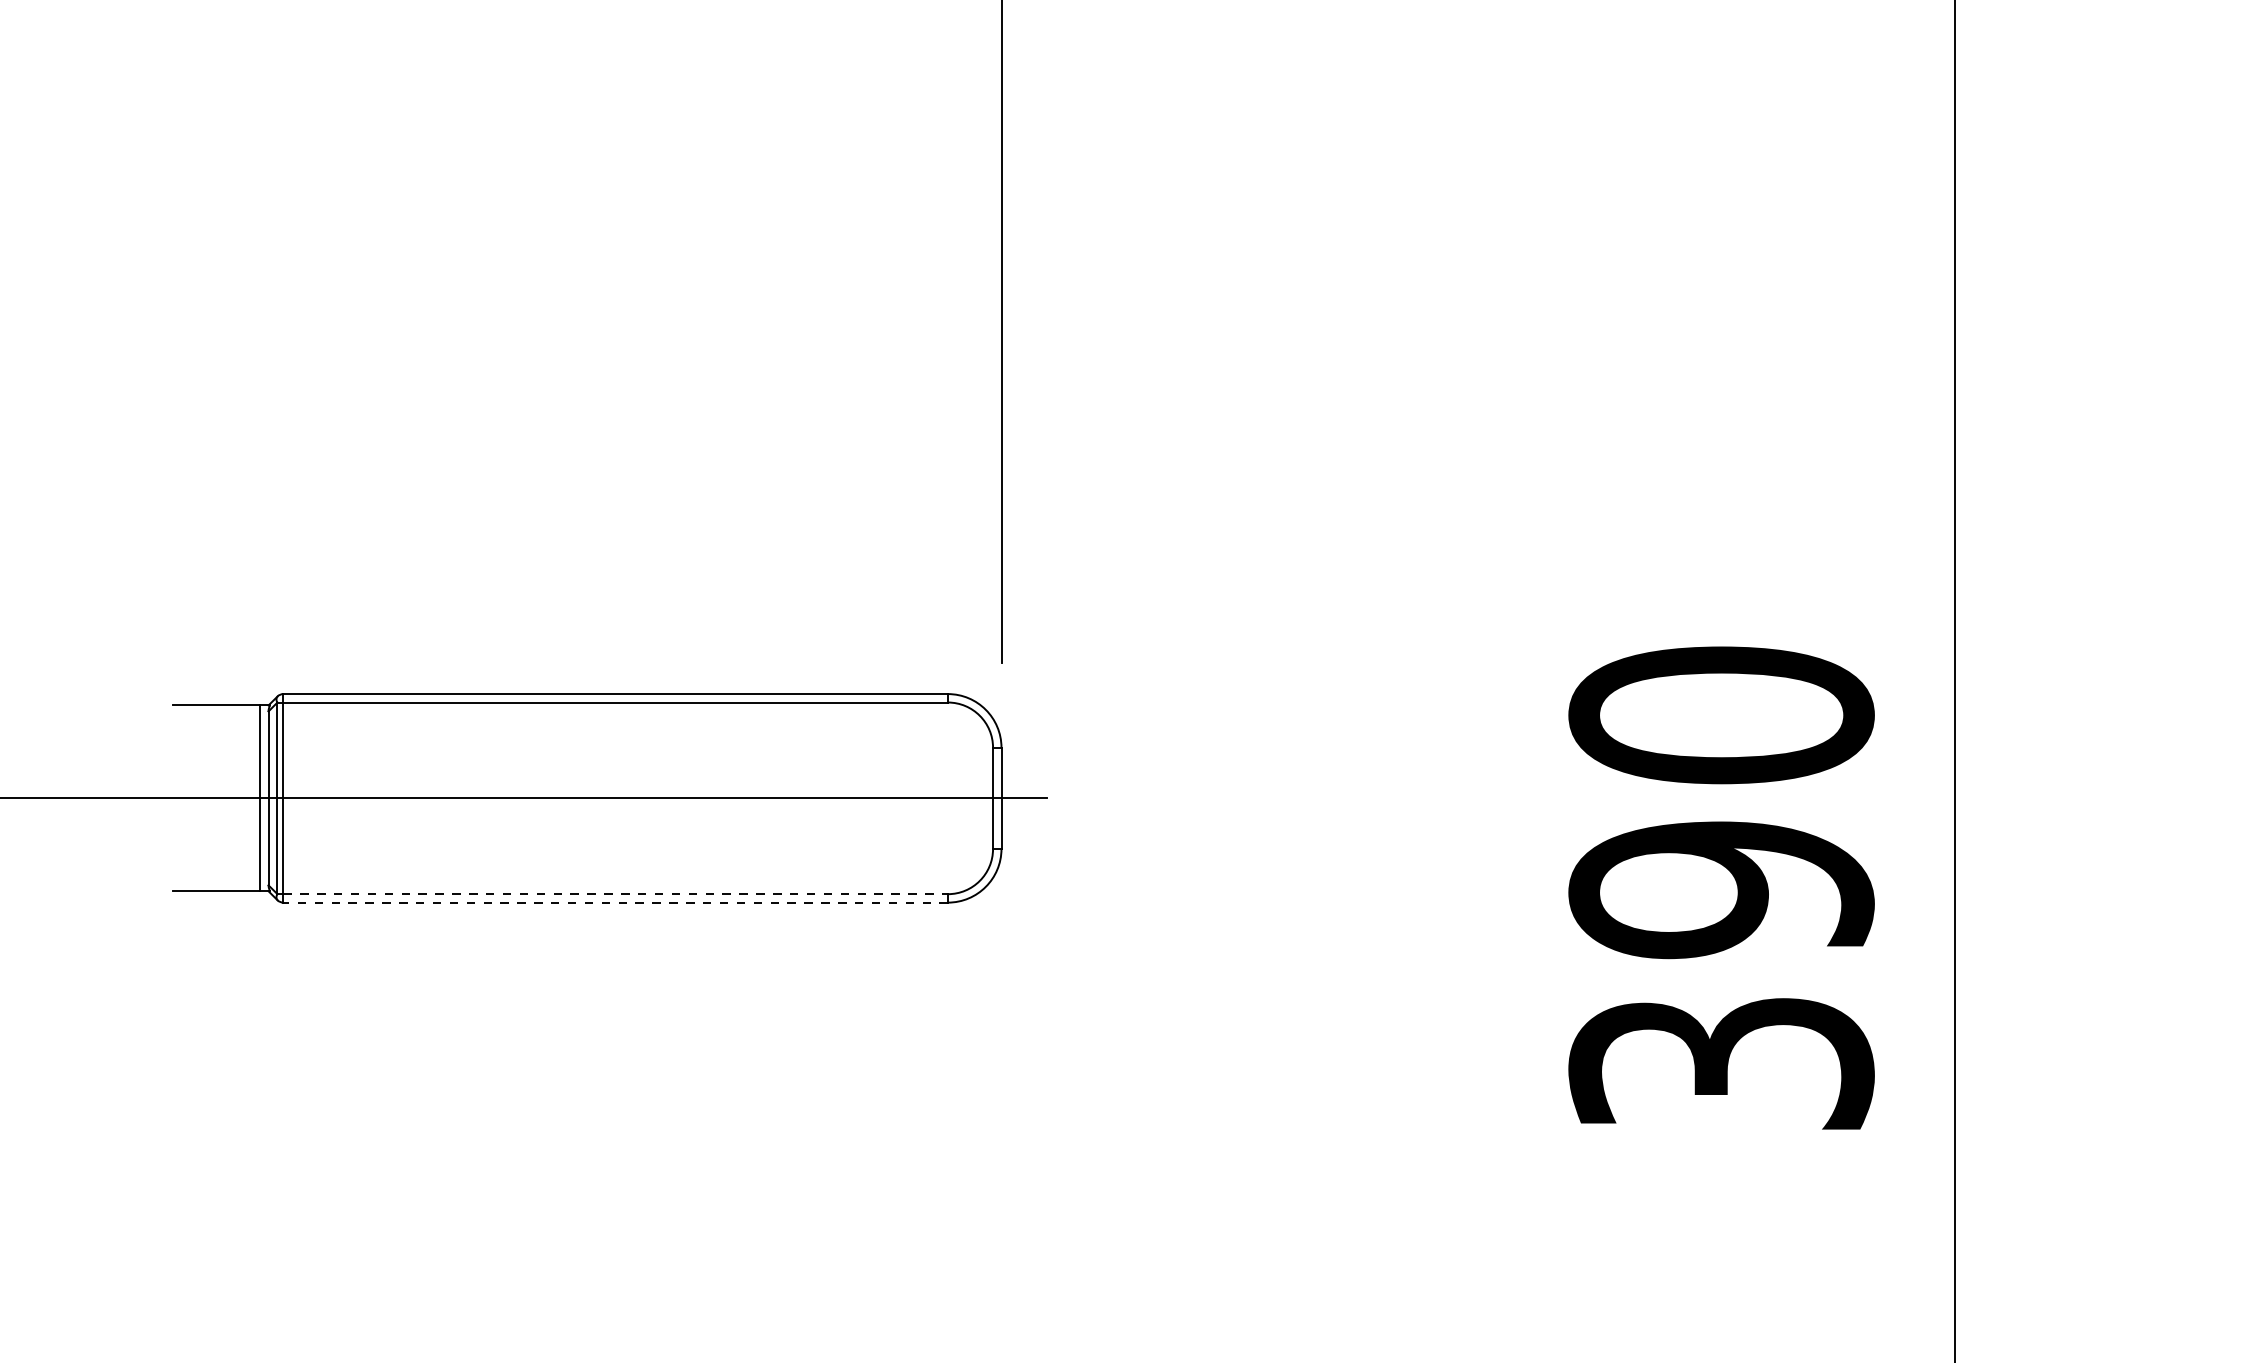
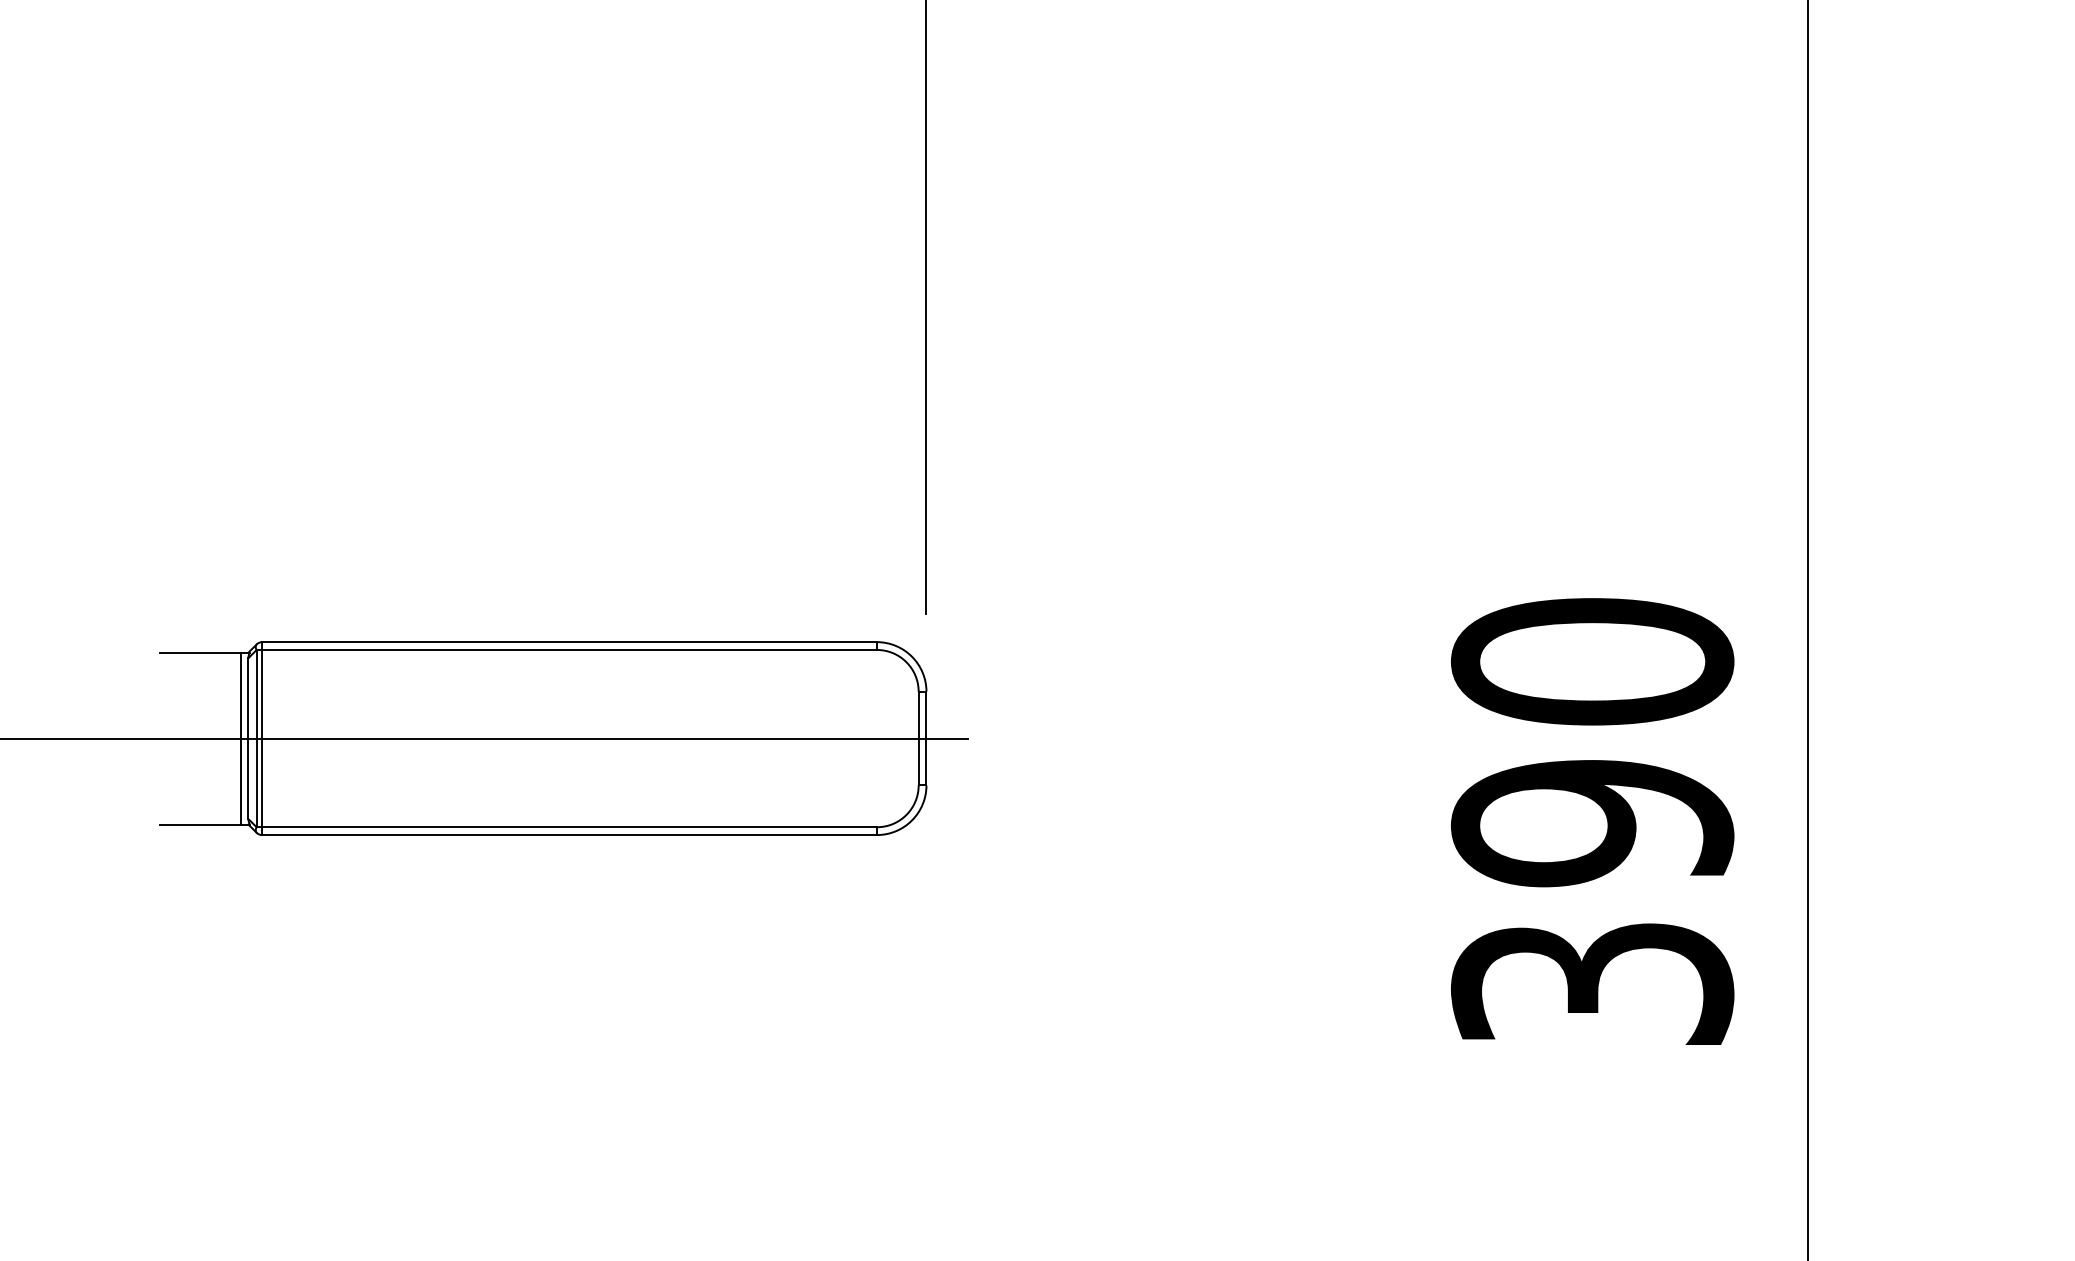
line: (616, 894) -> (570, 827), dashed -> solid
line: (615, 902) -> (569, 834), dashed -> solid

